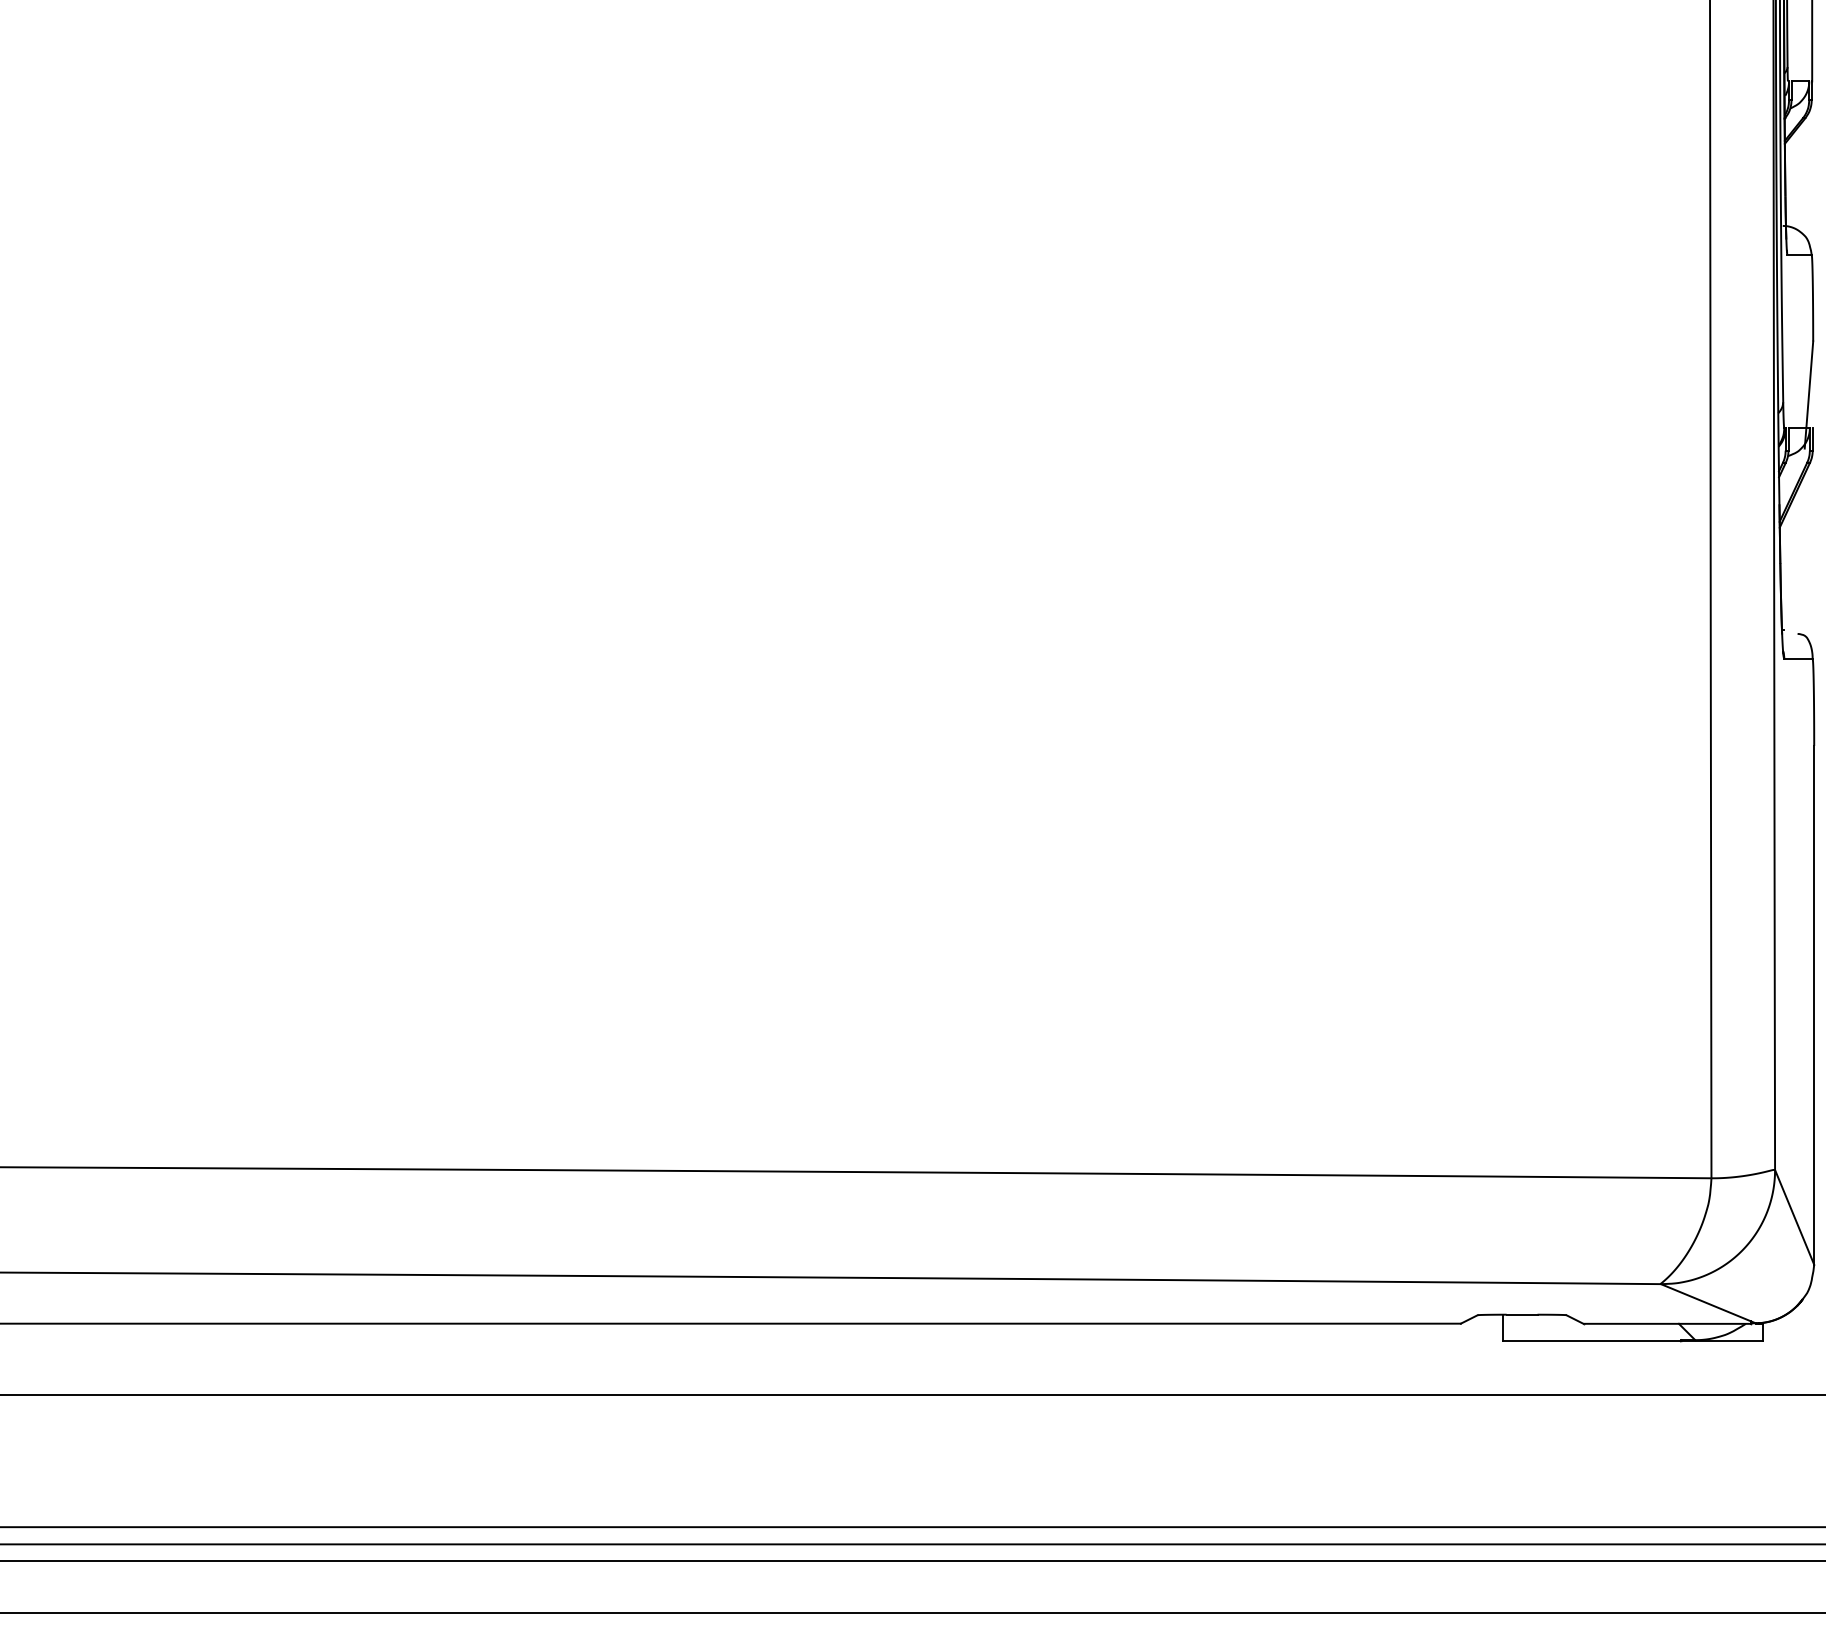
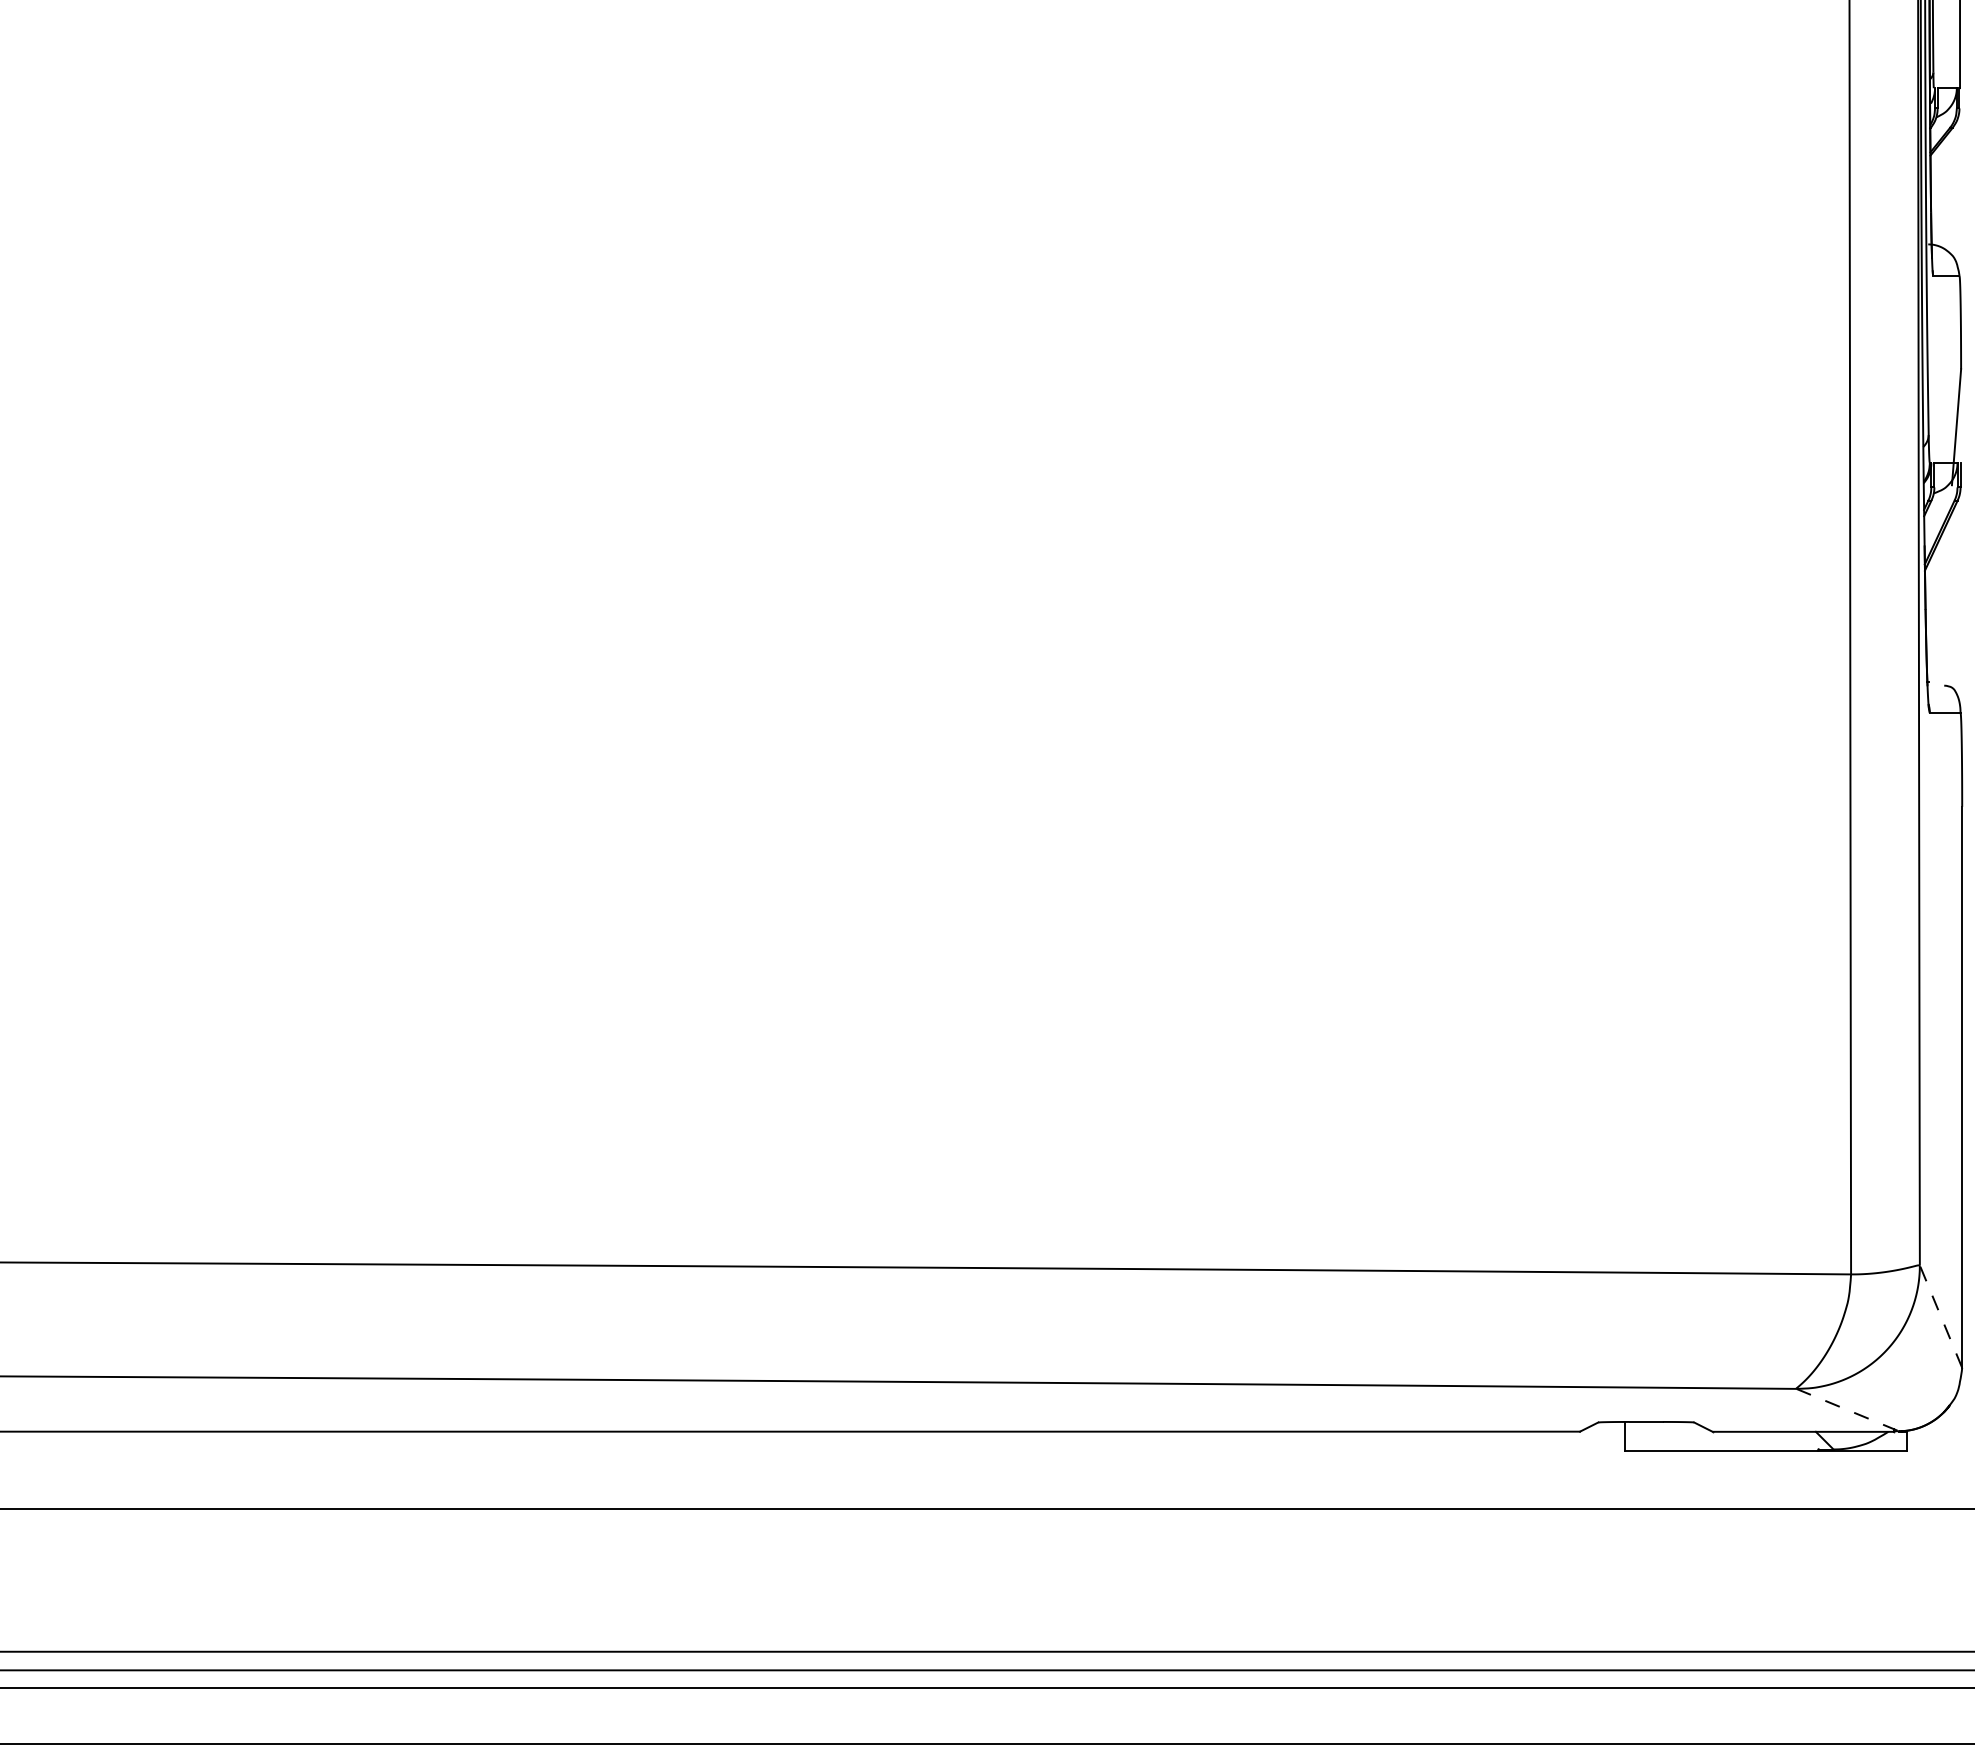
line: (1794, 1217) -> (1940, 1316), solid -> dashed
line: (1709, 1304) -> (1848, 1410), solid -> dashed

